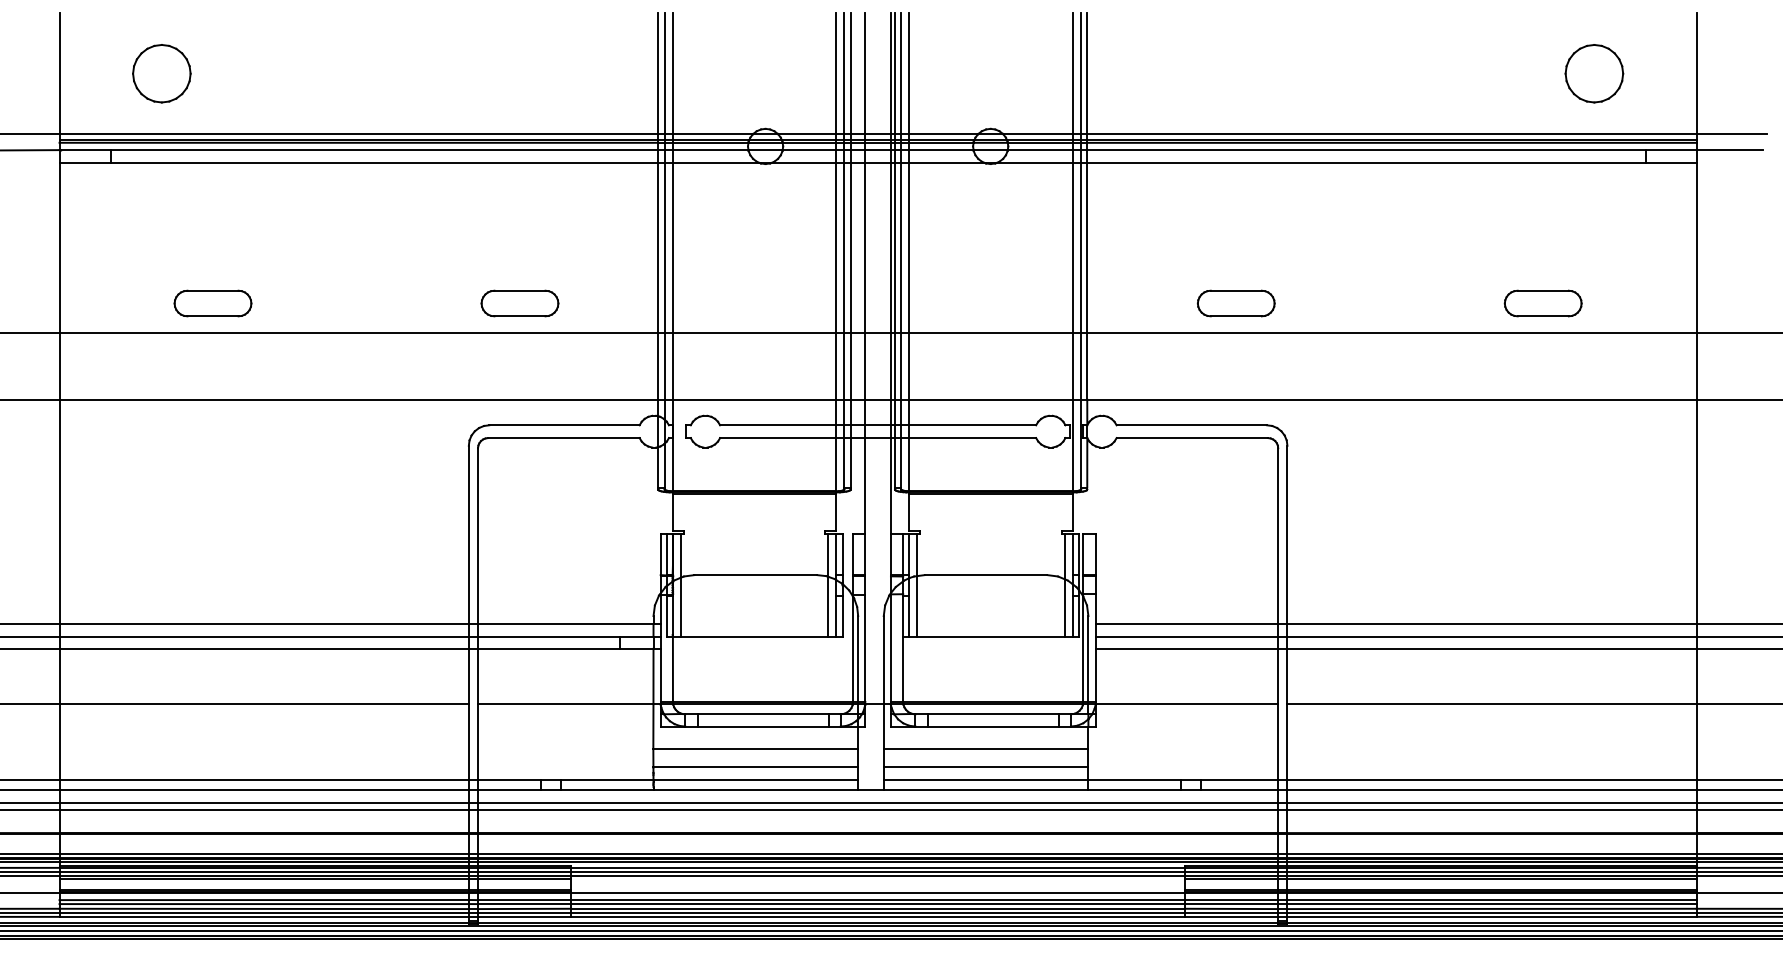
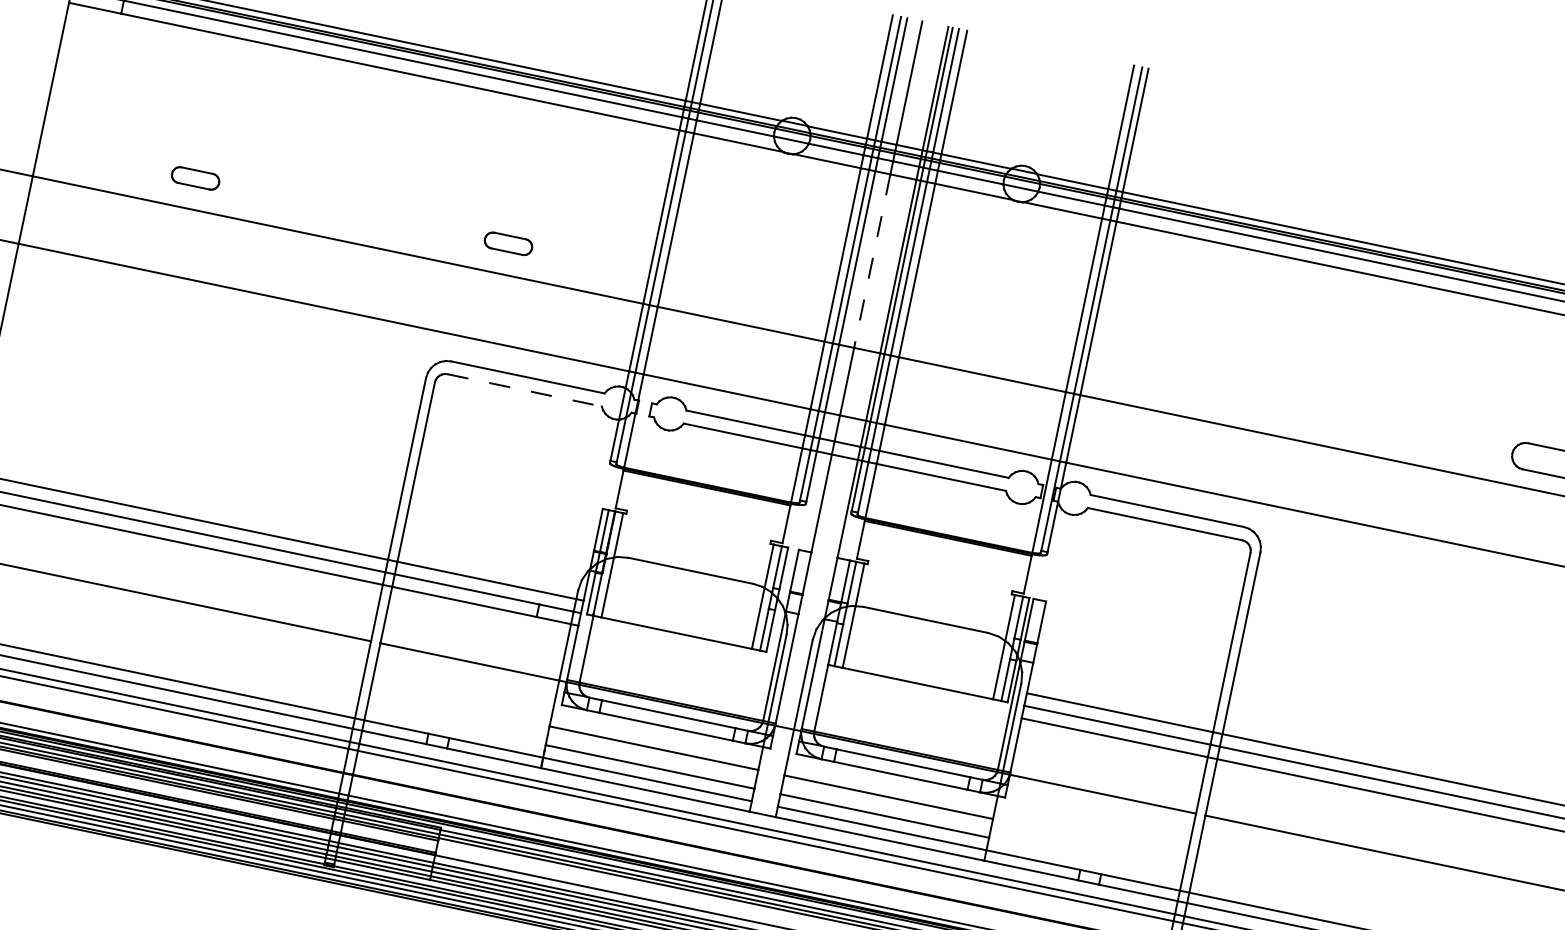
line: (865, 248) -> (872, 261), solid -> dashed
part: (212, 303) -> (195, 178), size x0.6
part: (519, 303) -> (508, 243), size x0.6
part: (1235, 303) -> (1237, 396), removed
line: (563, 438) -> (524, 390), solid -> dashed

